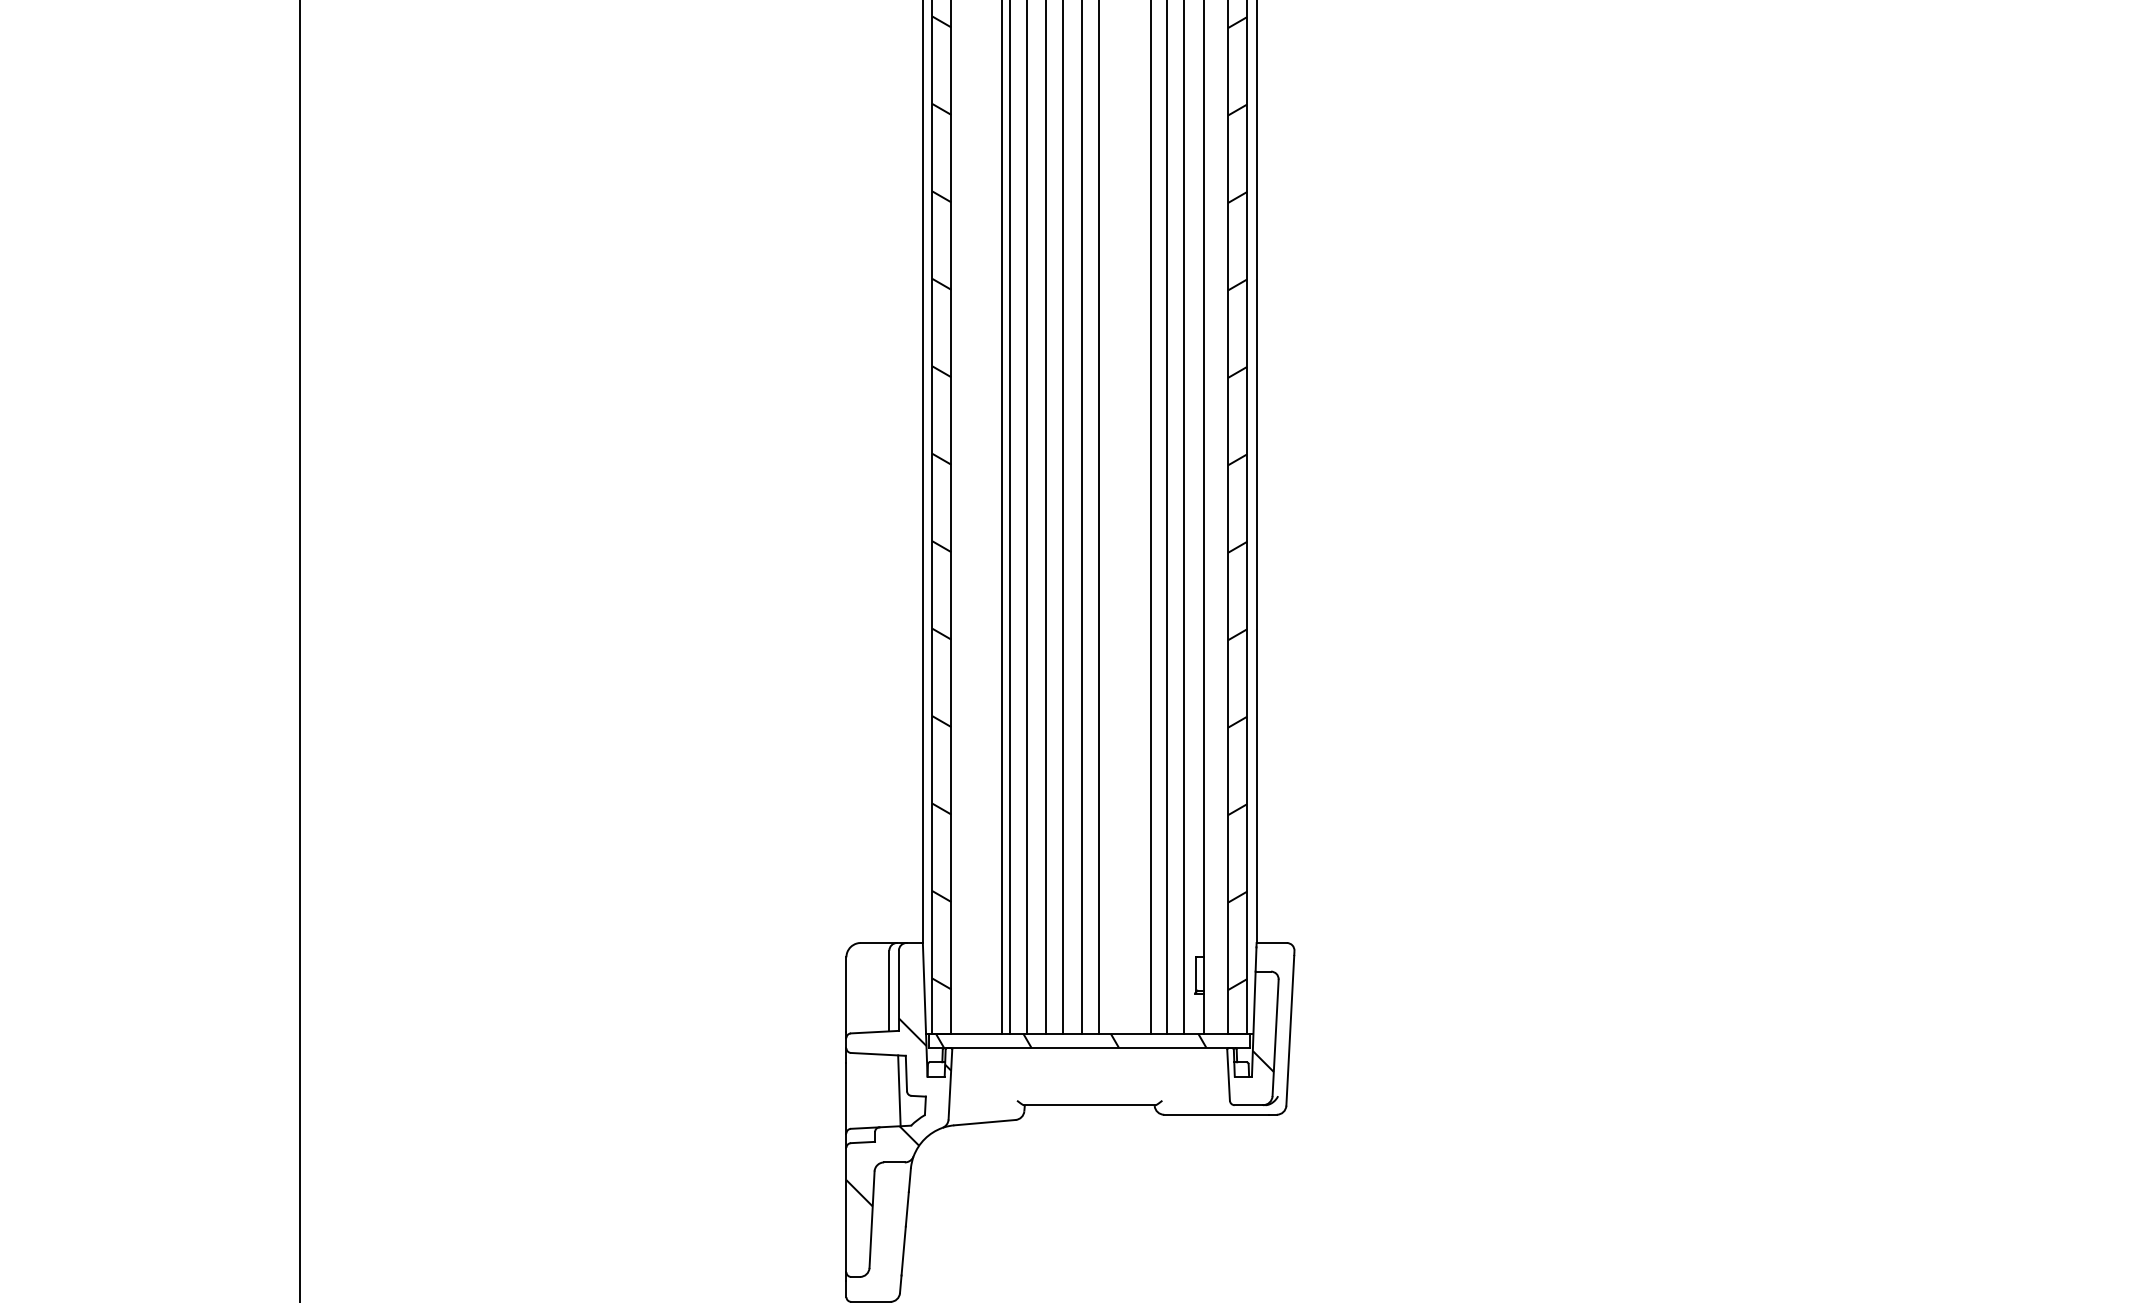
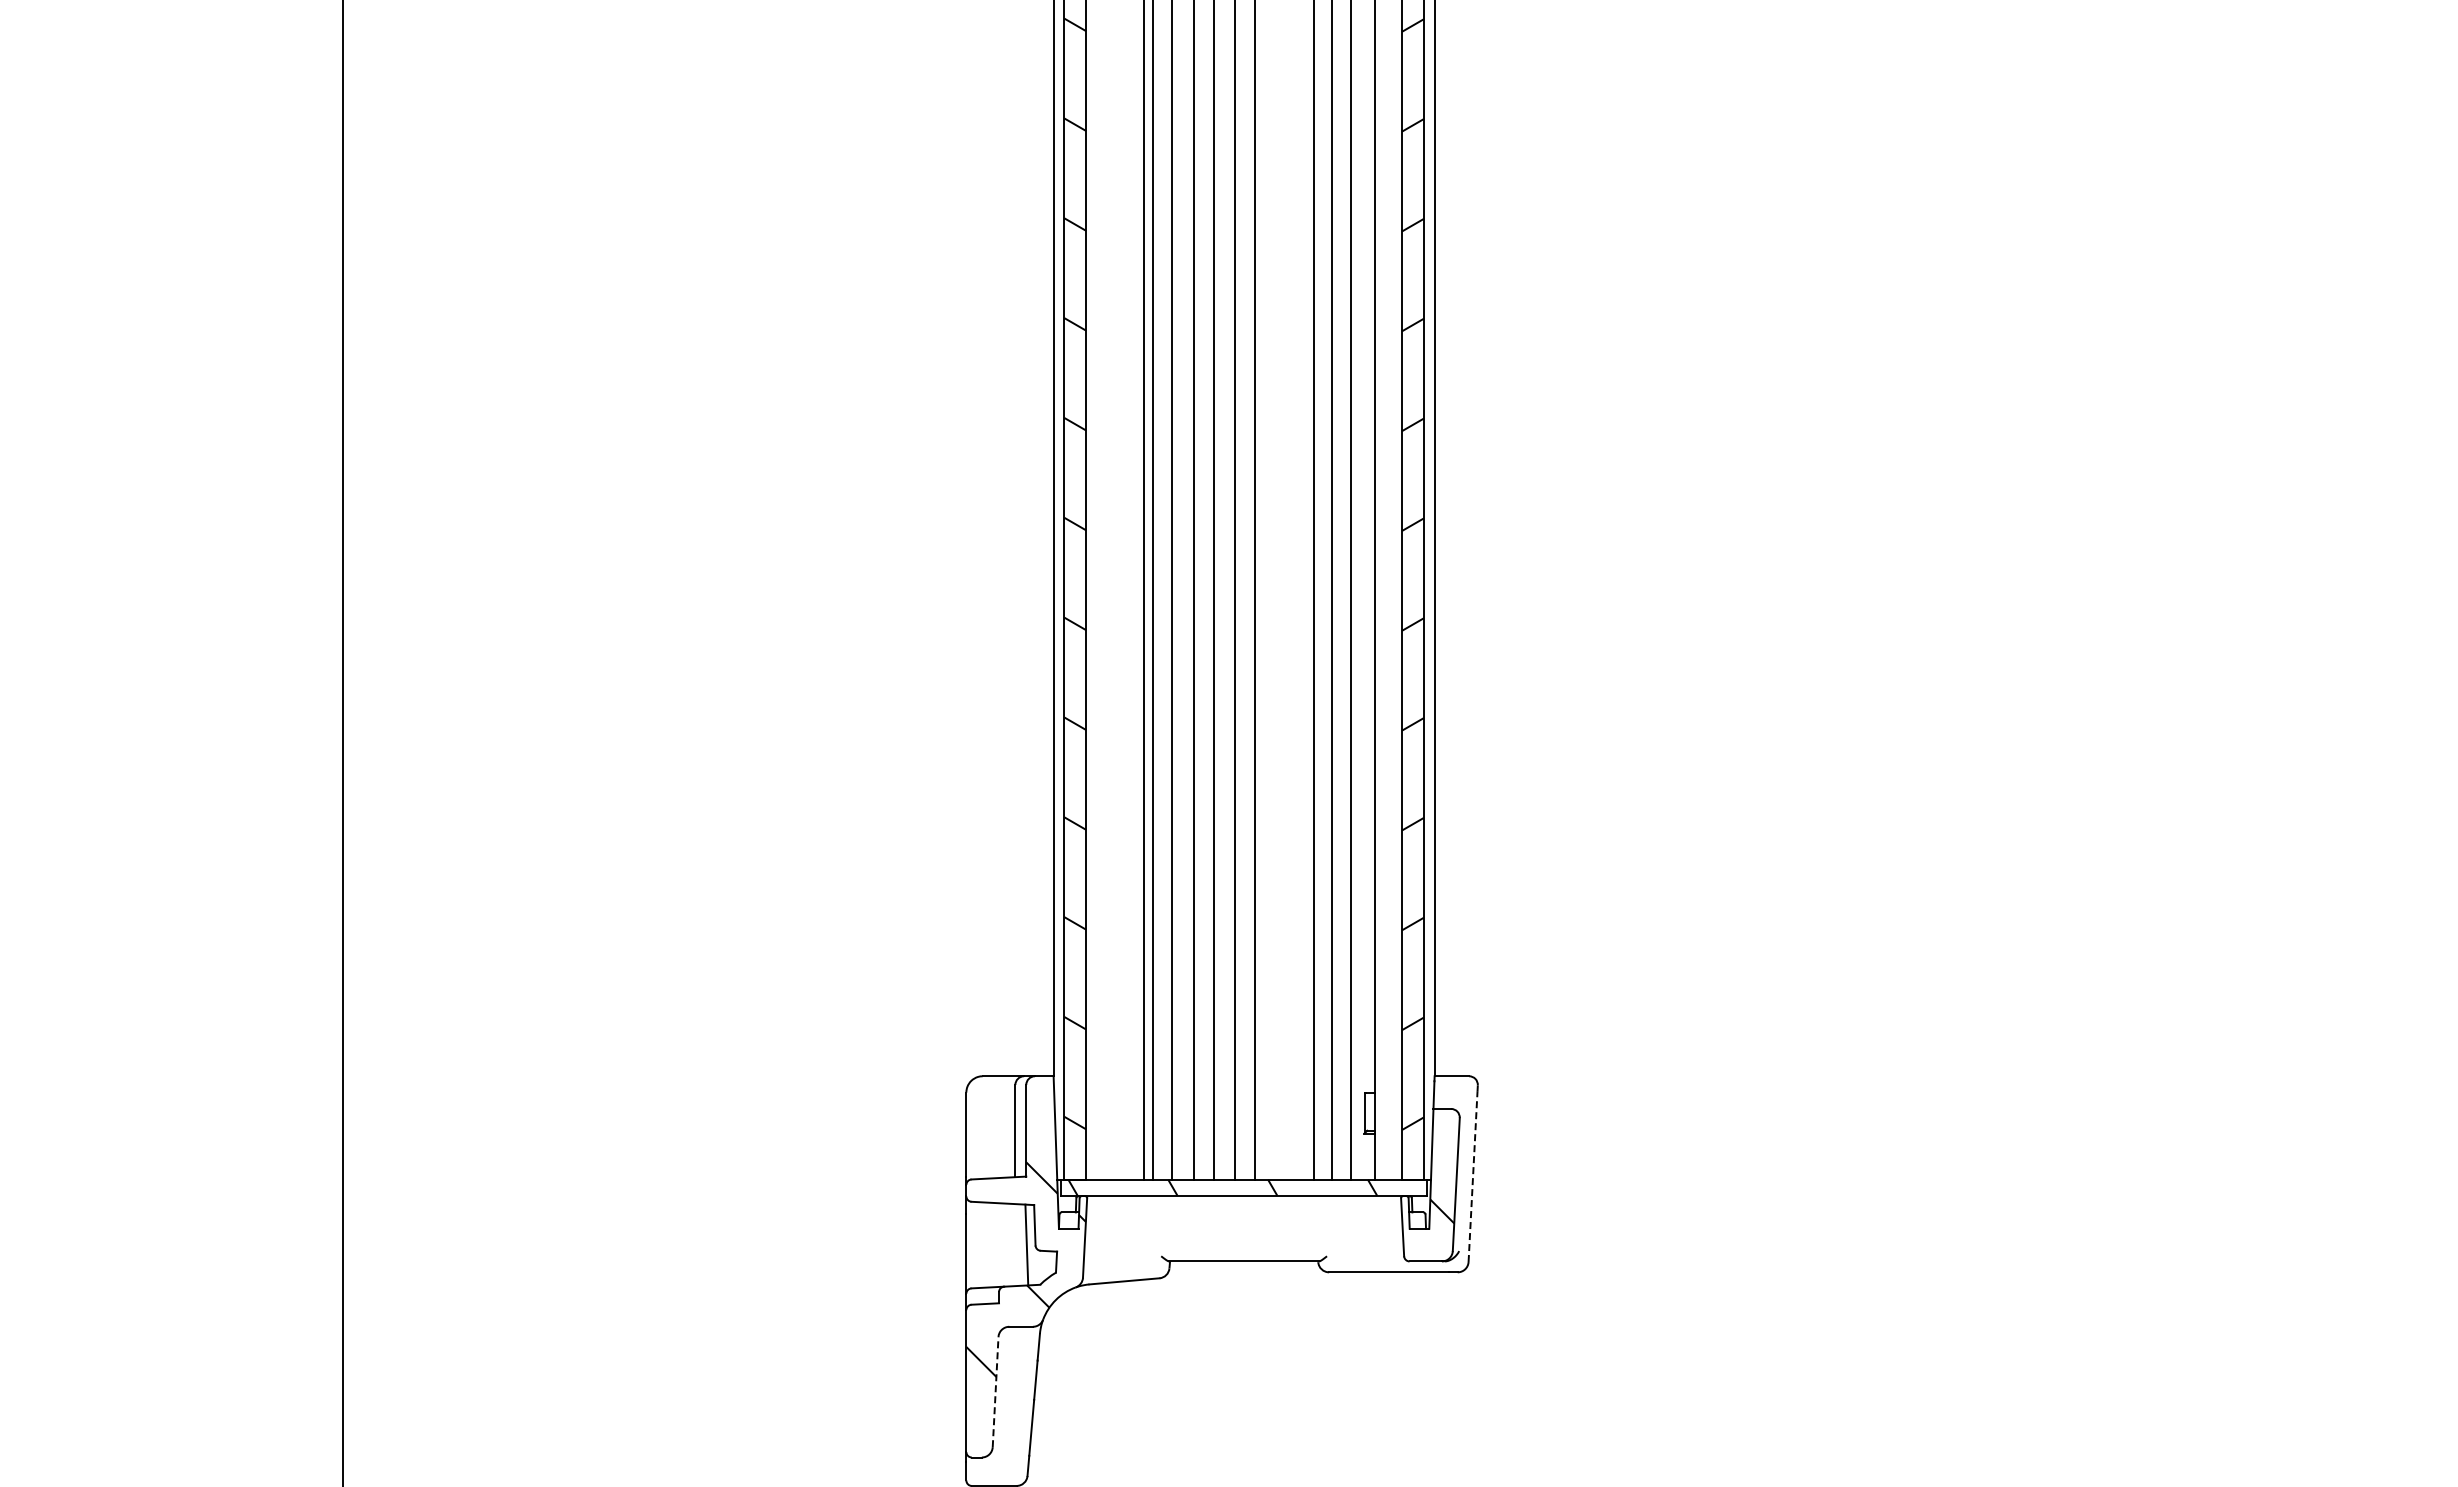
line: (1290, 1030) -> (1473, 1176), solid -> dashed
line: (871, 1219) -> (995, 1391), solid -> dashed

